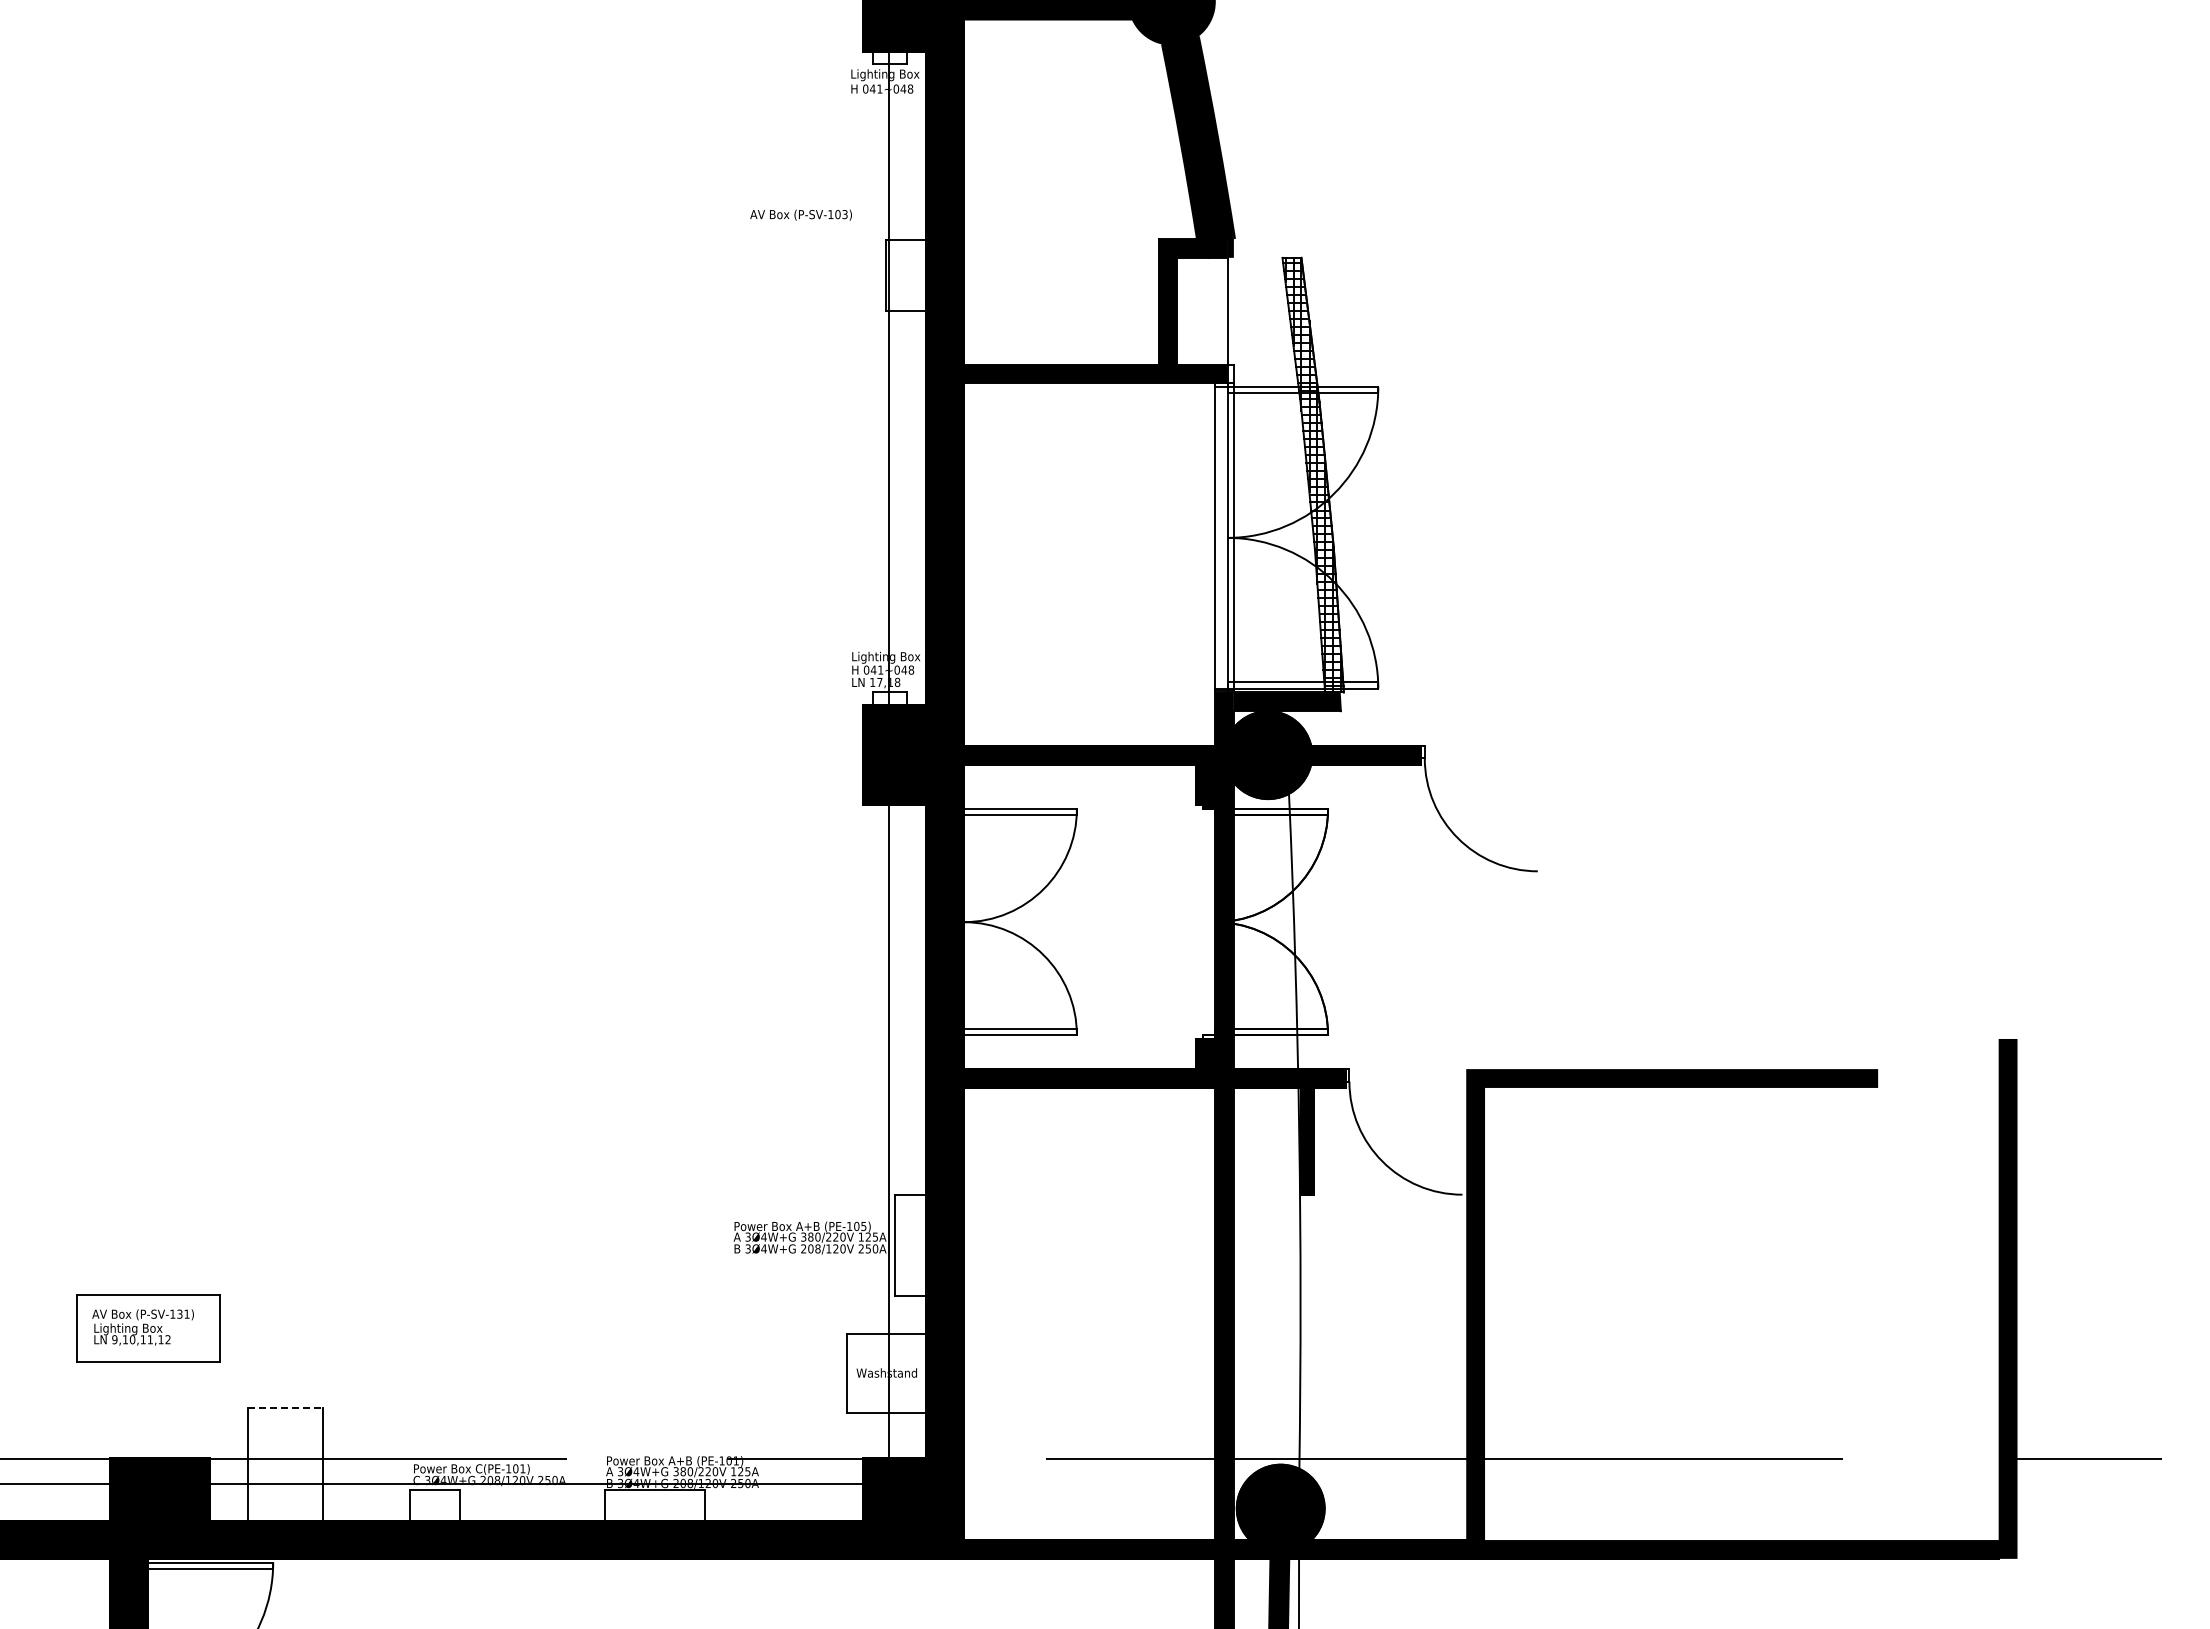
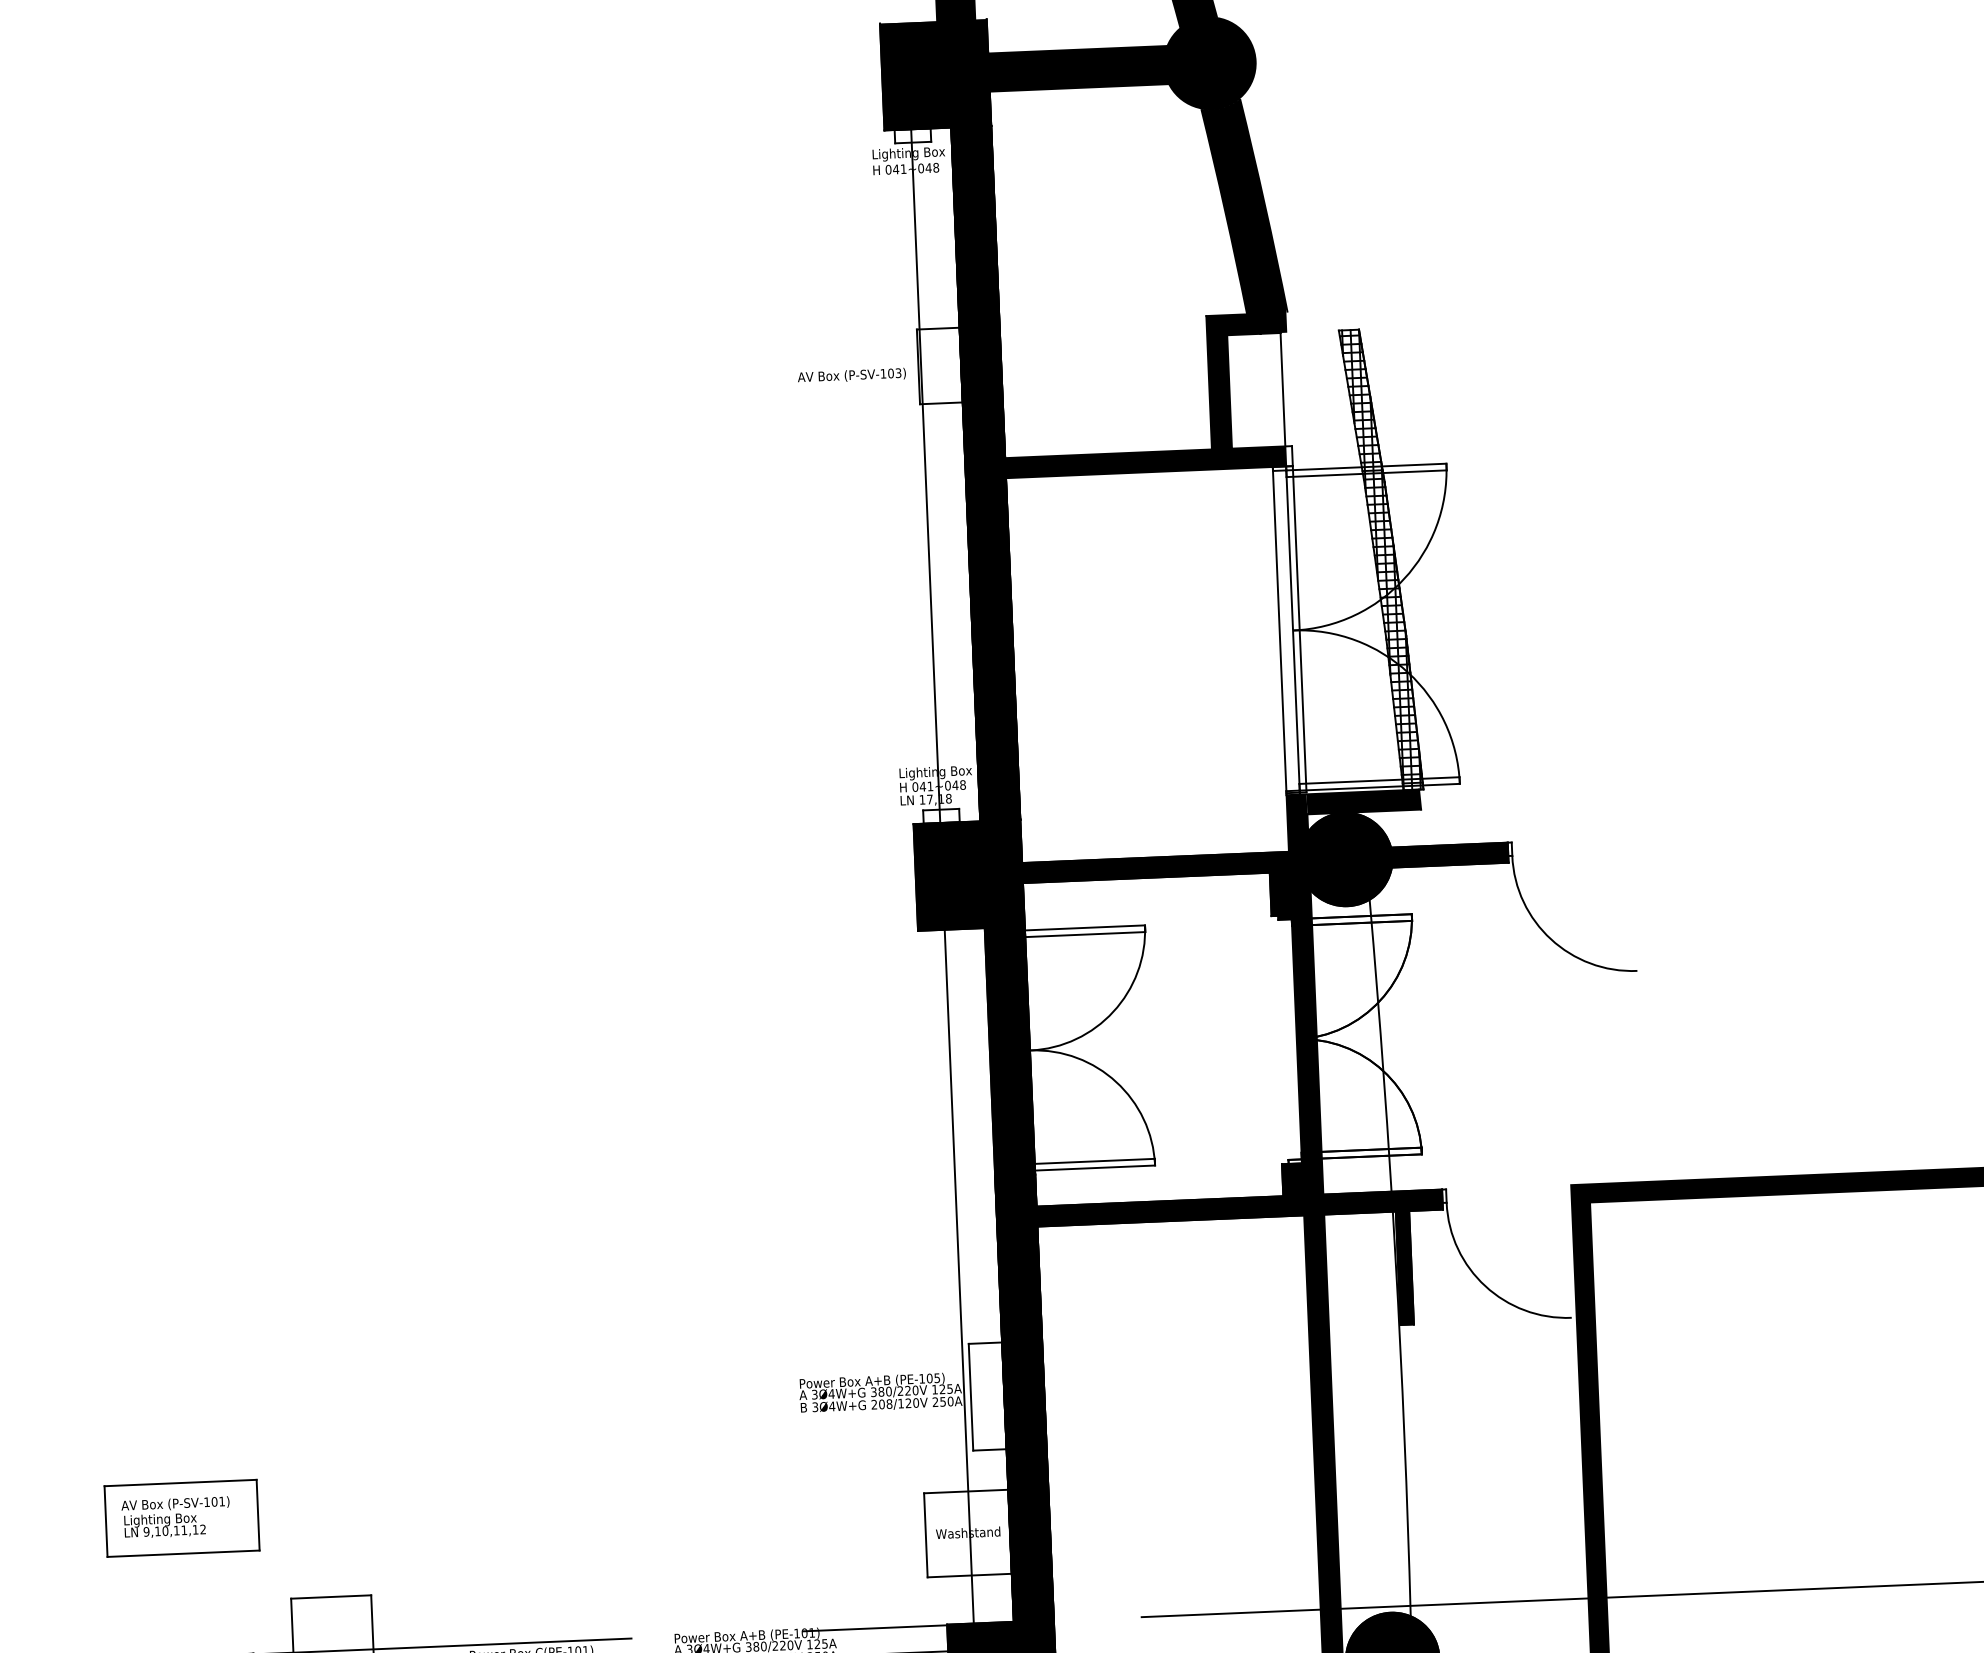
text: (800, 214) -> (851, 375), moved
text: (179, 1313) -> (214, 1501), (P-SV-131) -> (P-SV-101)
line: (285, 1408) -> (330, 1597), dashed -> solid

